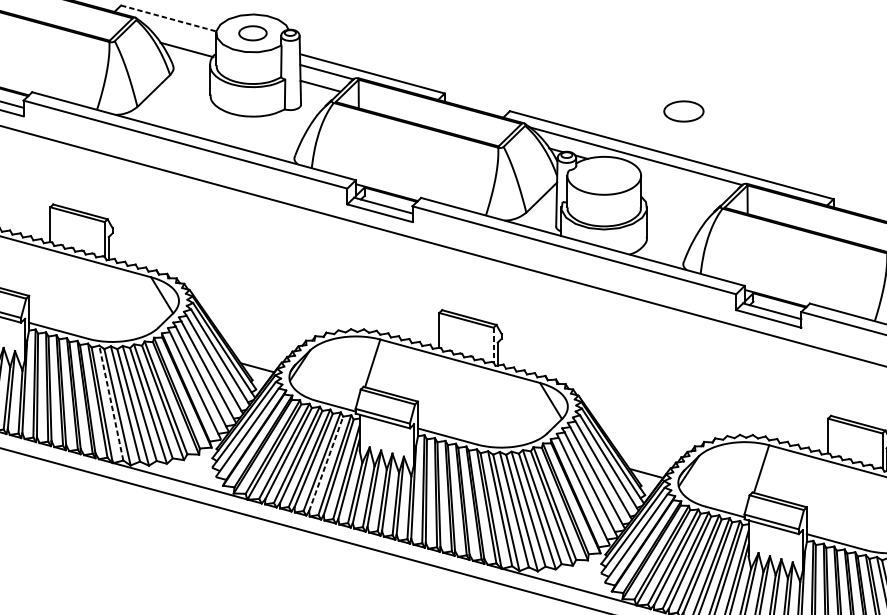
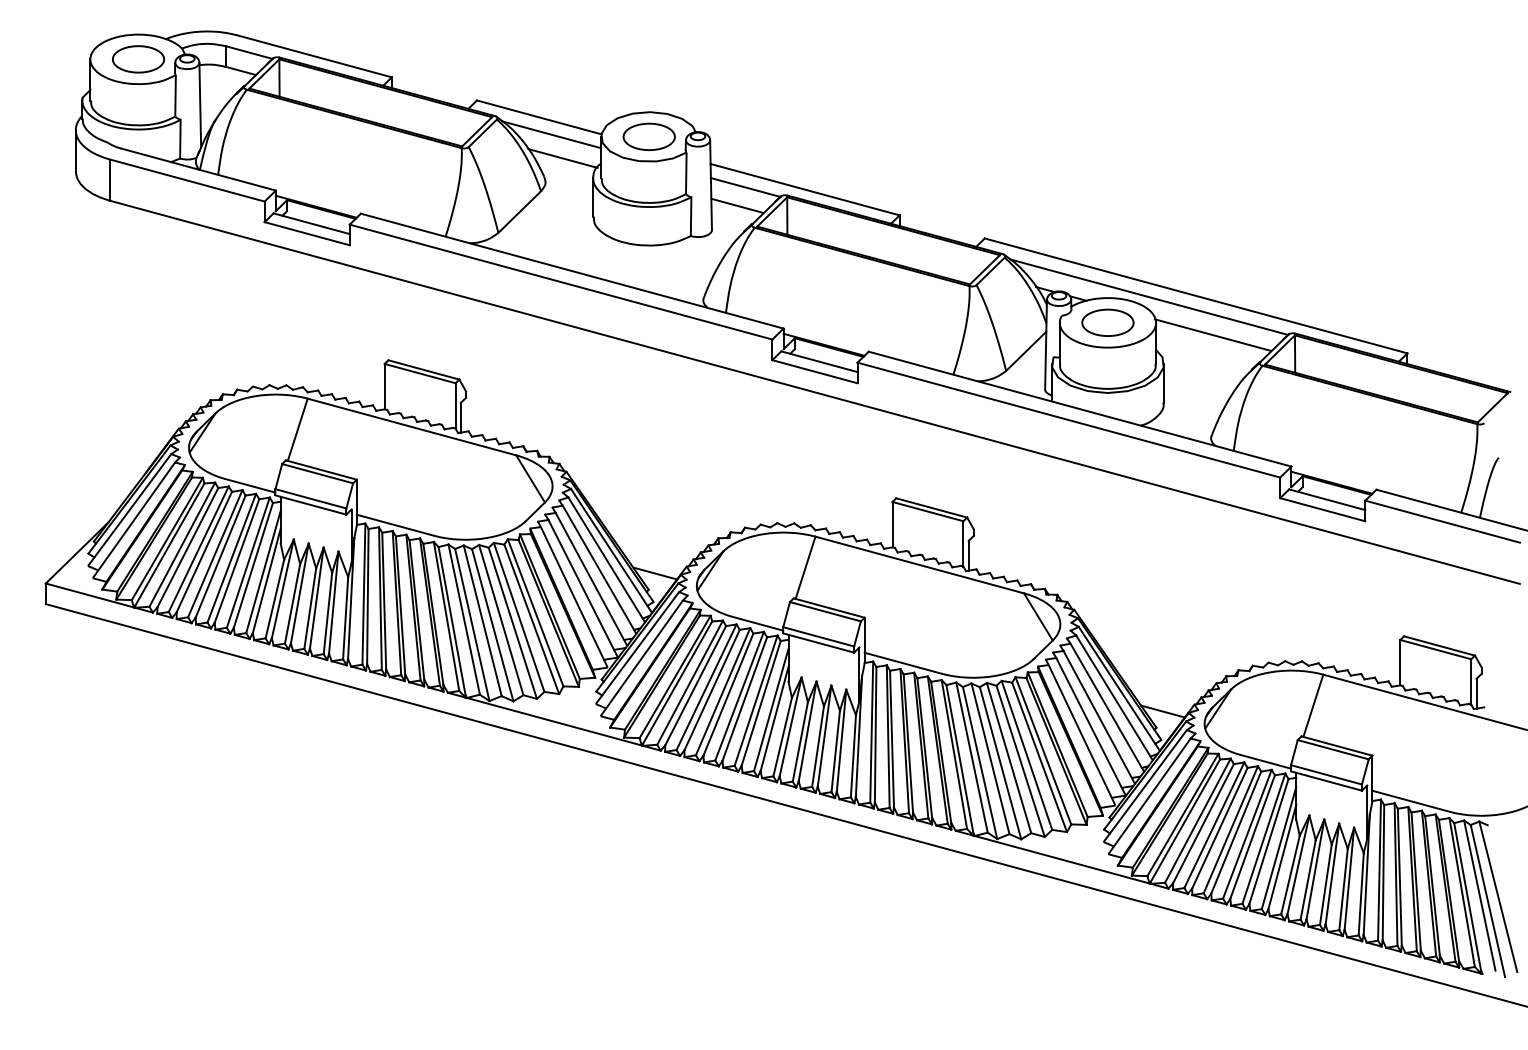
line: (168, 18) -> (539, 117), dashed -> solid
line: (178, 31) -> (551, 134), added
part: (252, 33) -> (648, 136), size x1.43
part: (683, 111) -> (1107, 322), moved
line: (684, 184) -> (1212, 334), added
line: (493, 344) -> (963, 543), dashed -> solid
line: (111, 403) -> (464, 619), dashed -> solid
line: (325, 464) -> (744, 699), dashed -> solid

